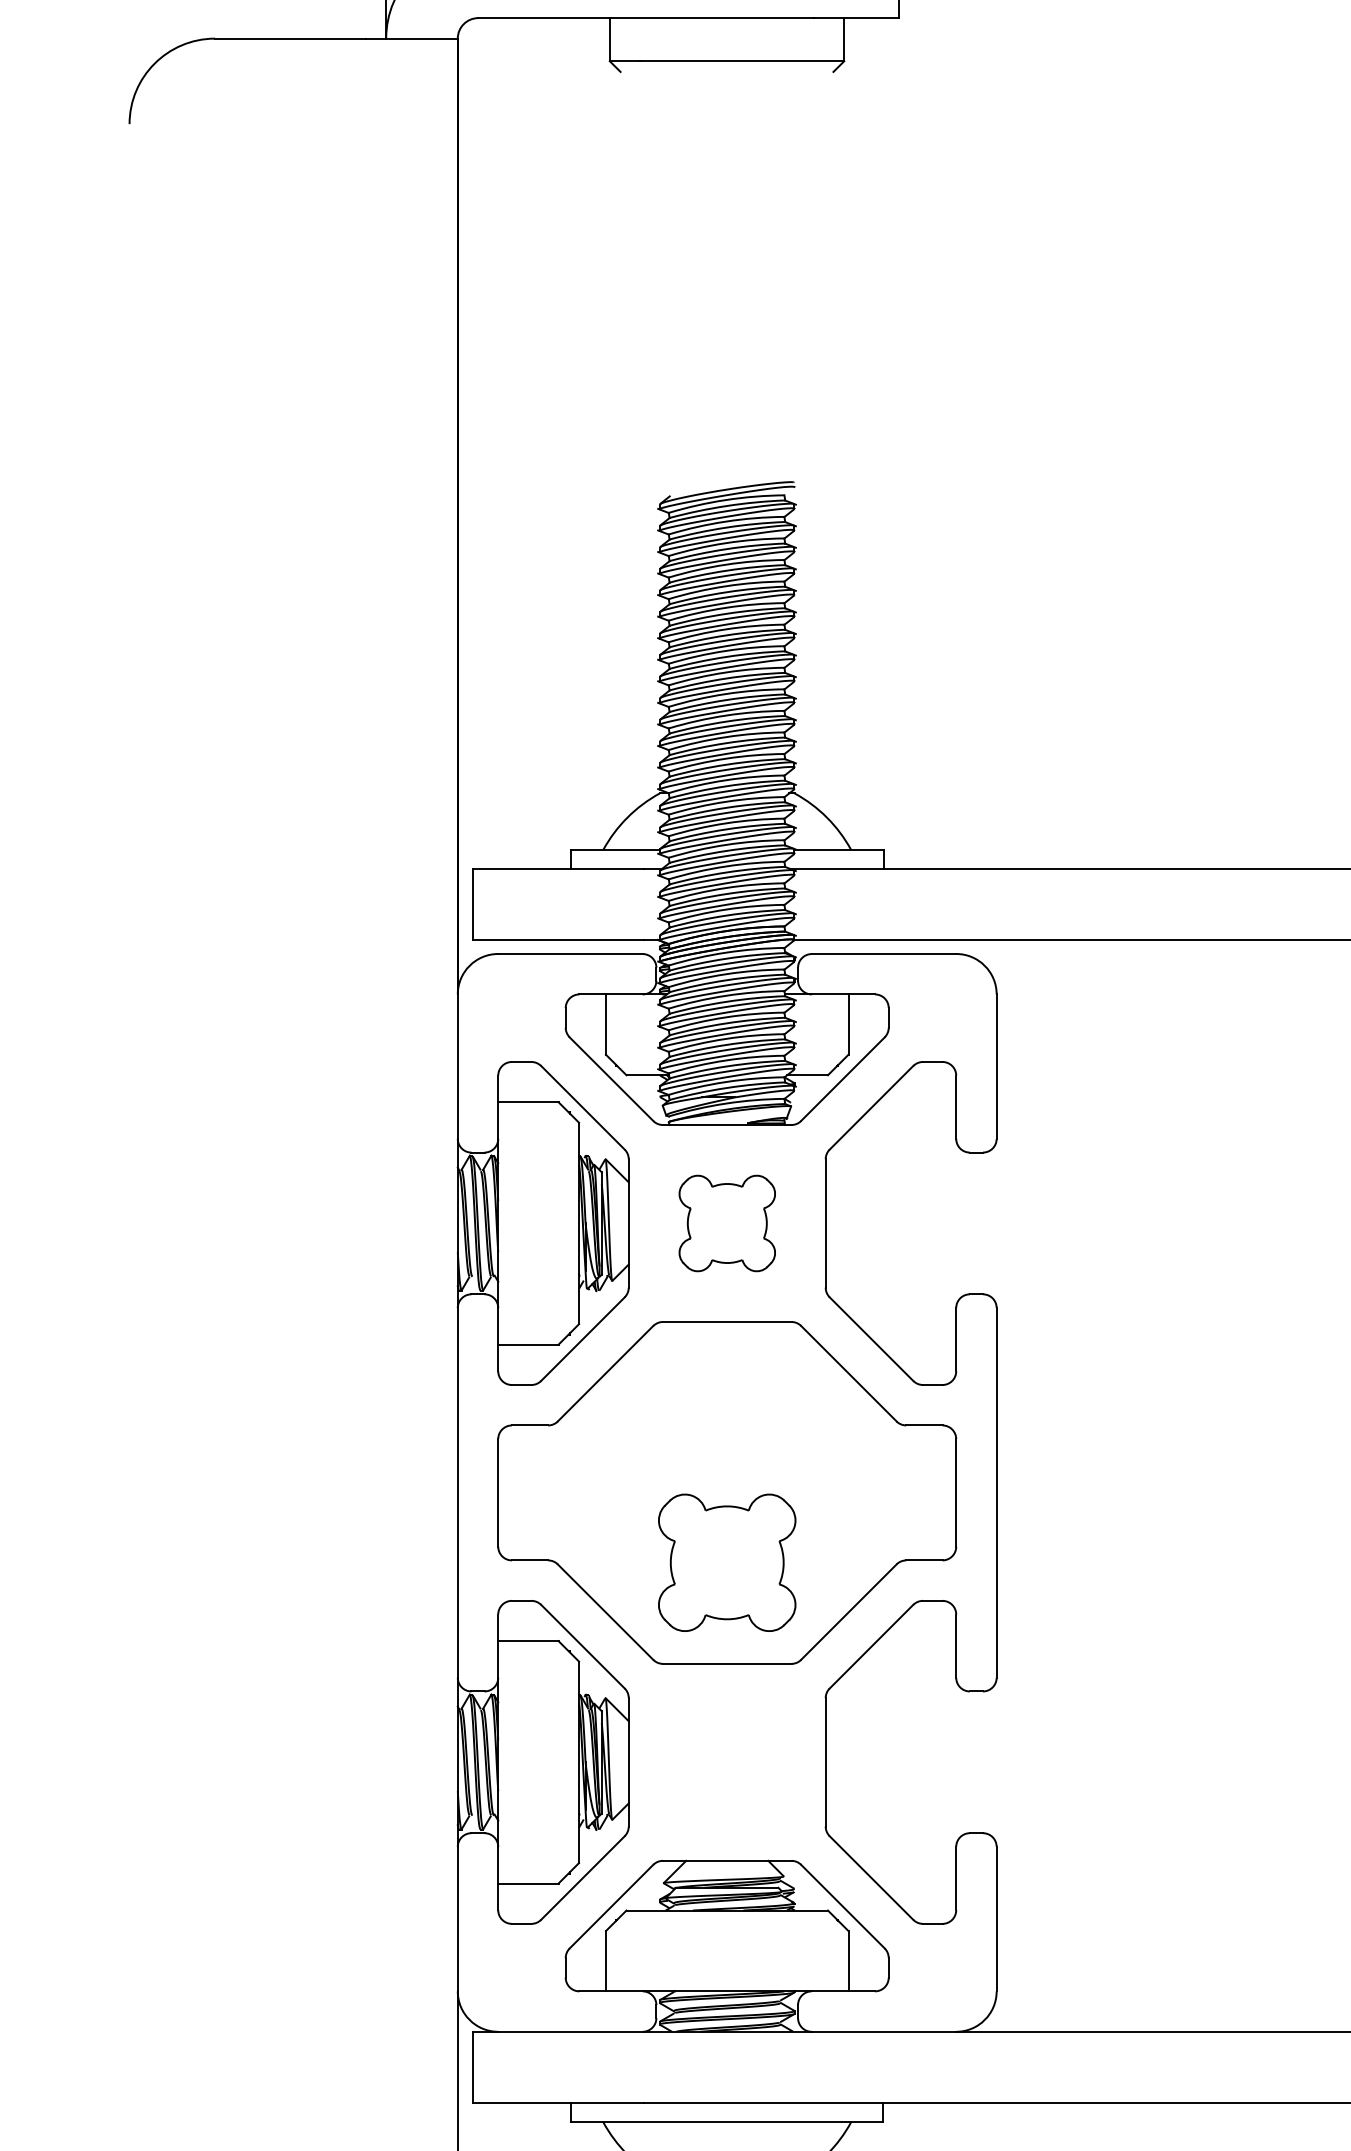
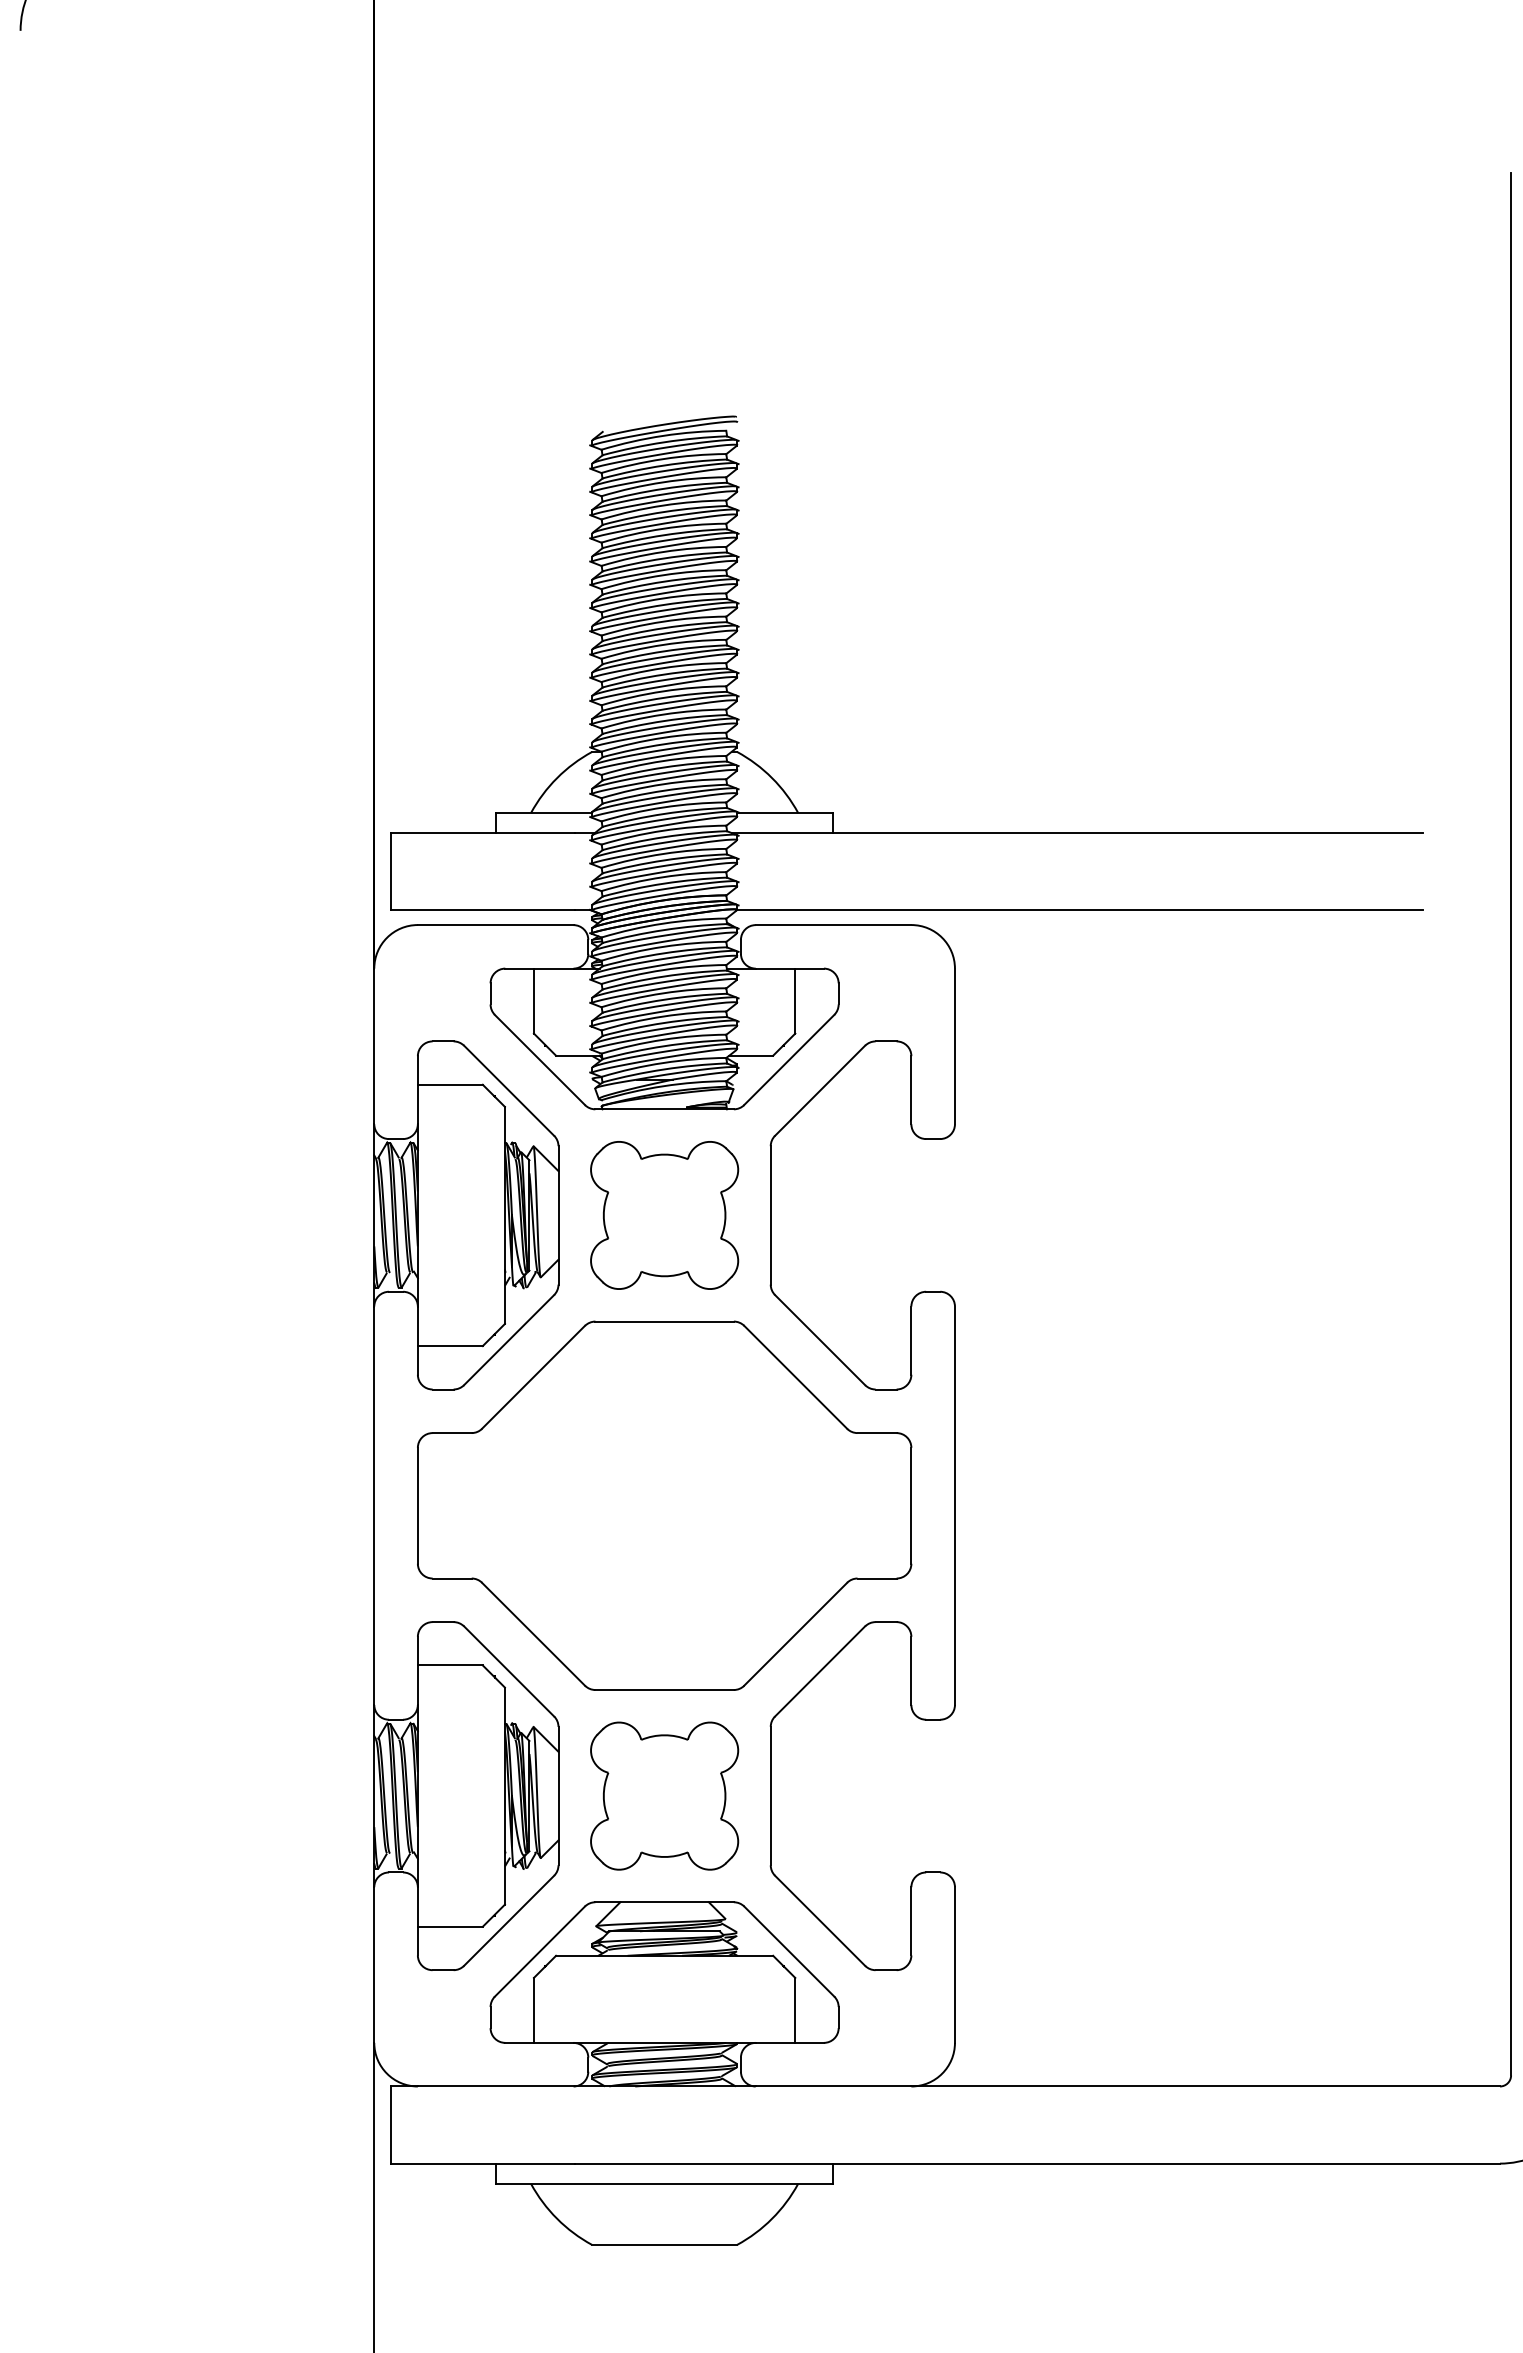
part: (727, 1223) -> (664, 1215), size x1.43
part: (727, 1562) -> (664, 1795), moved

